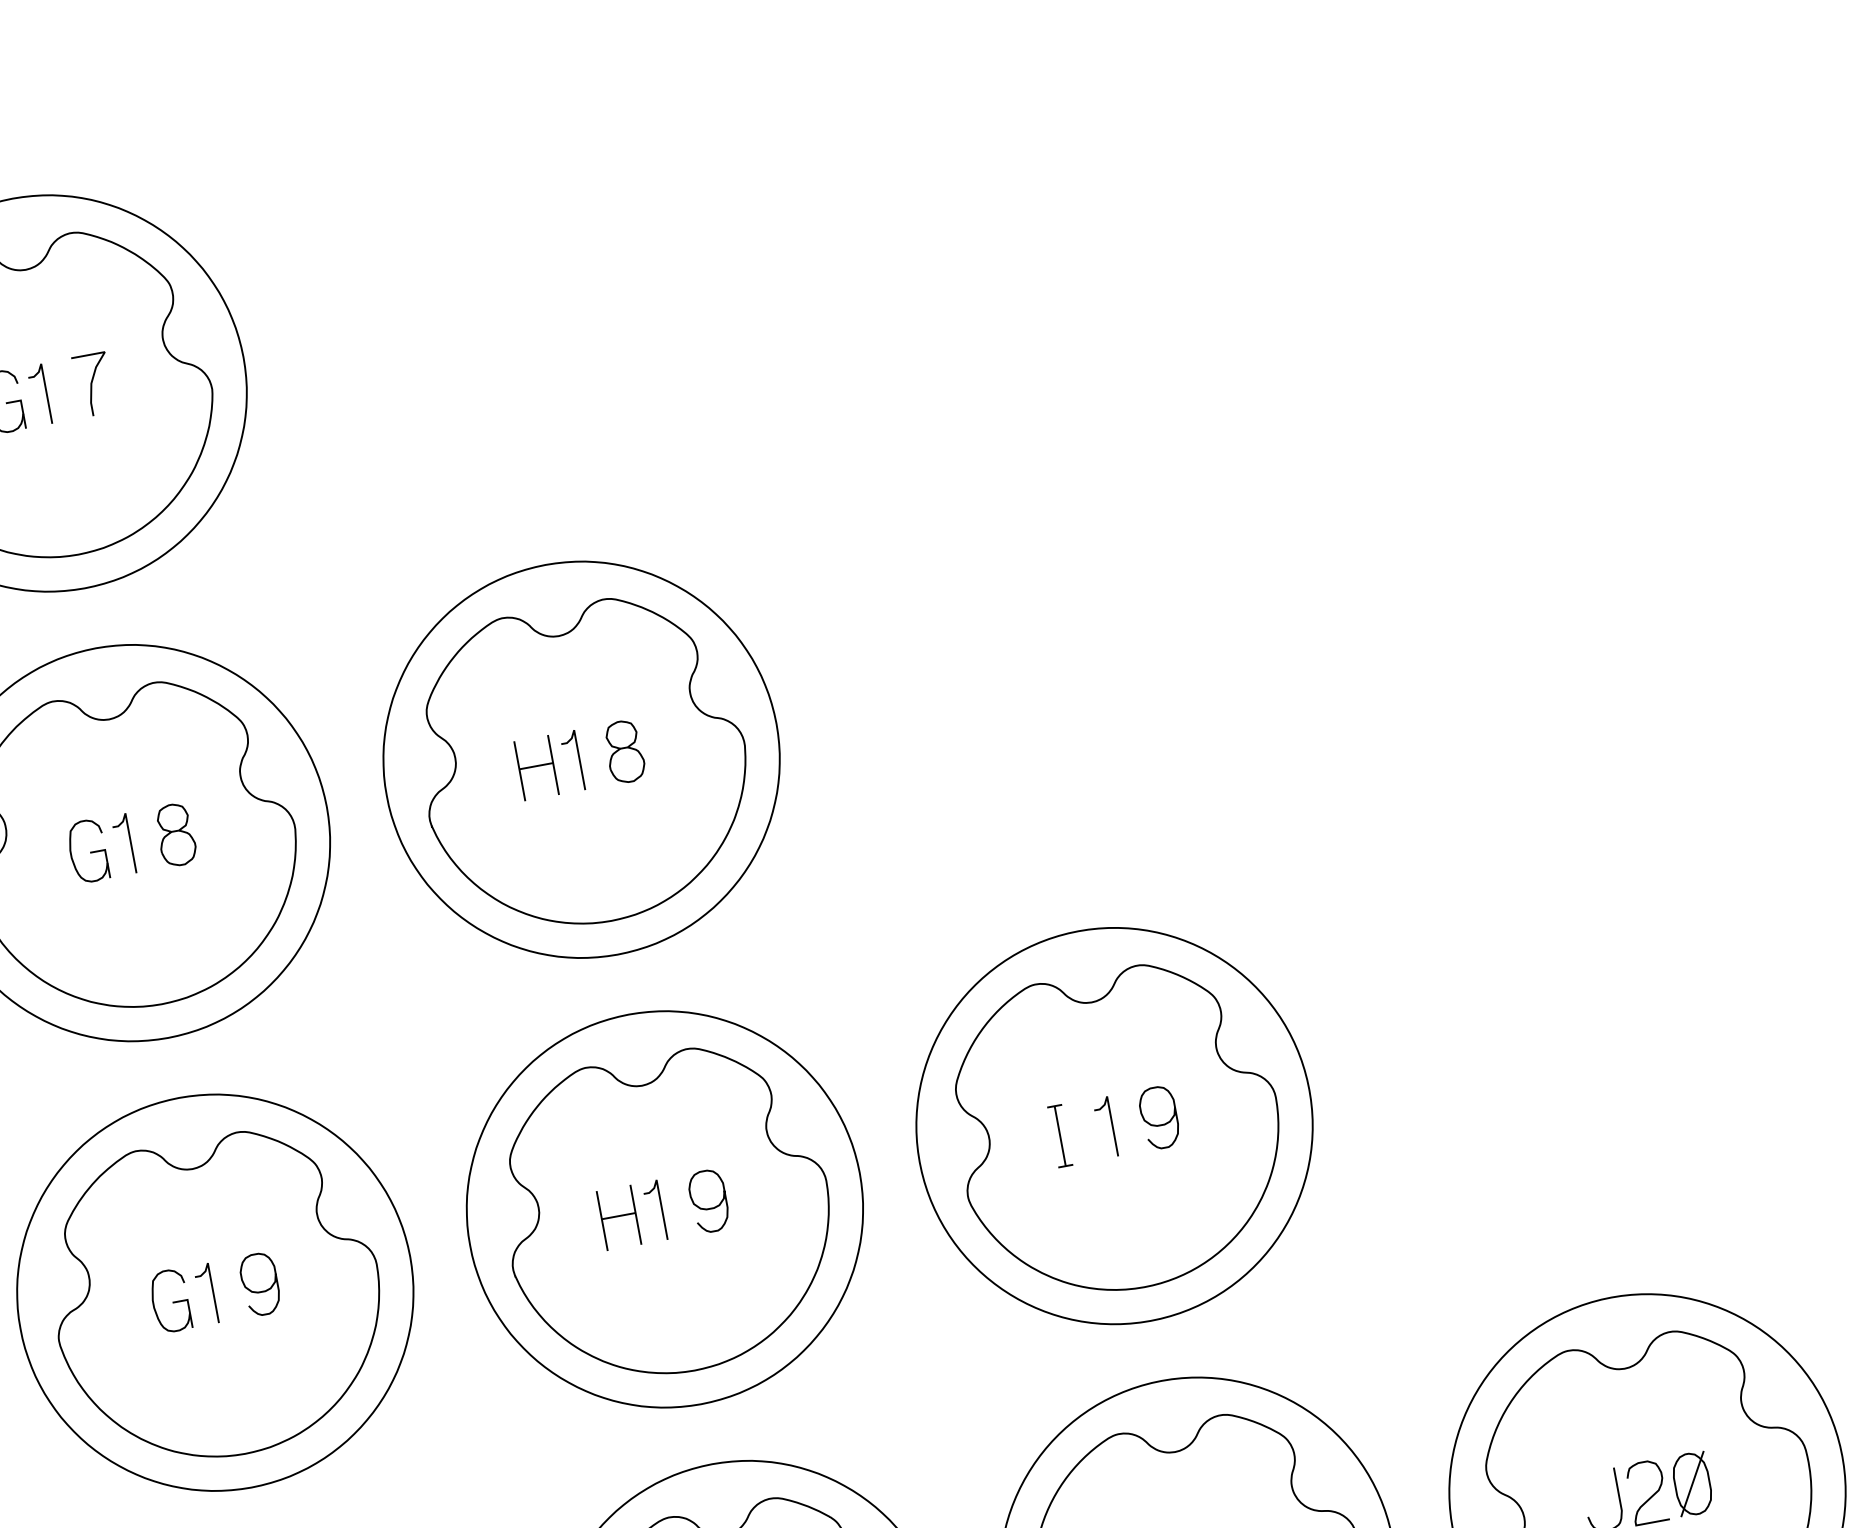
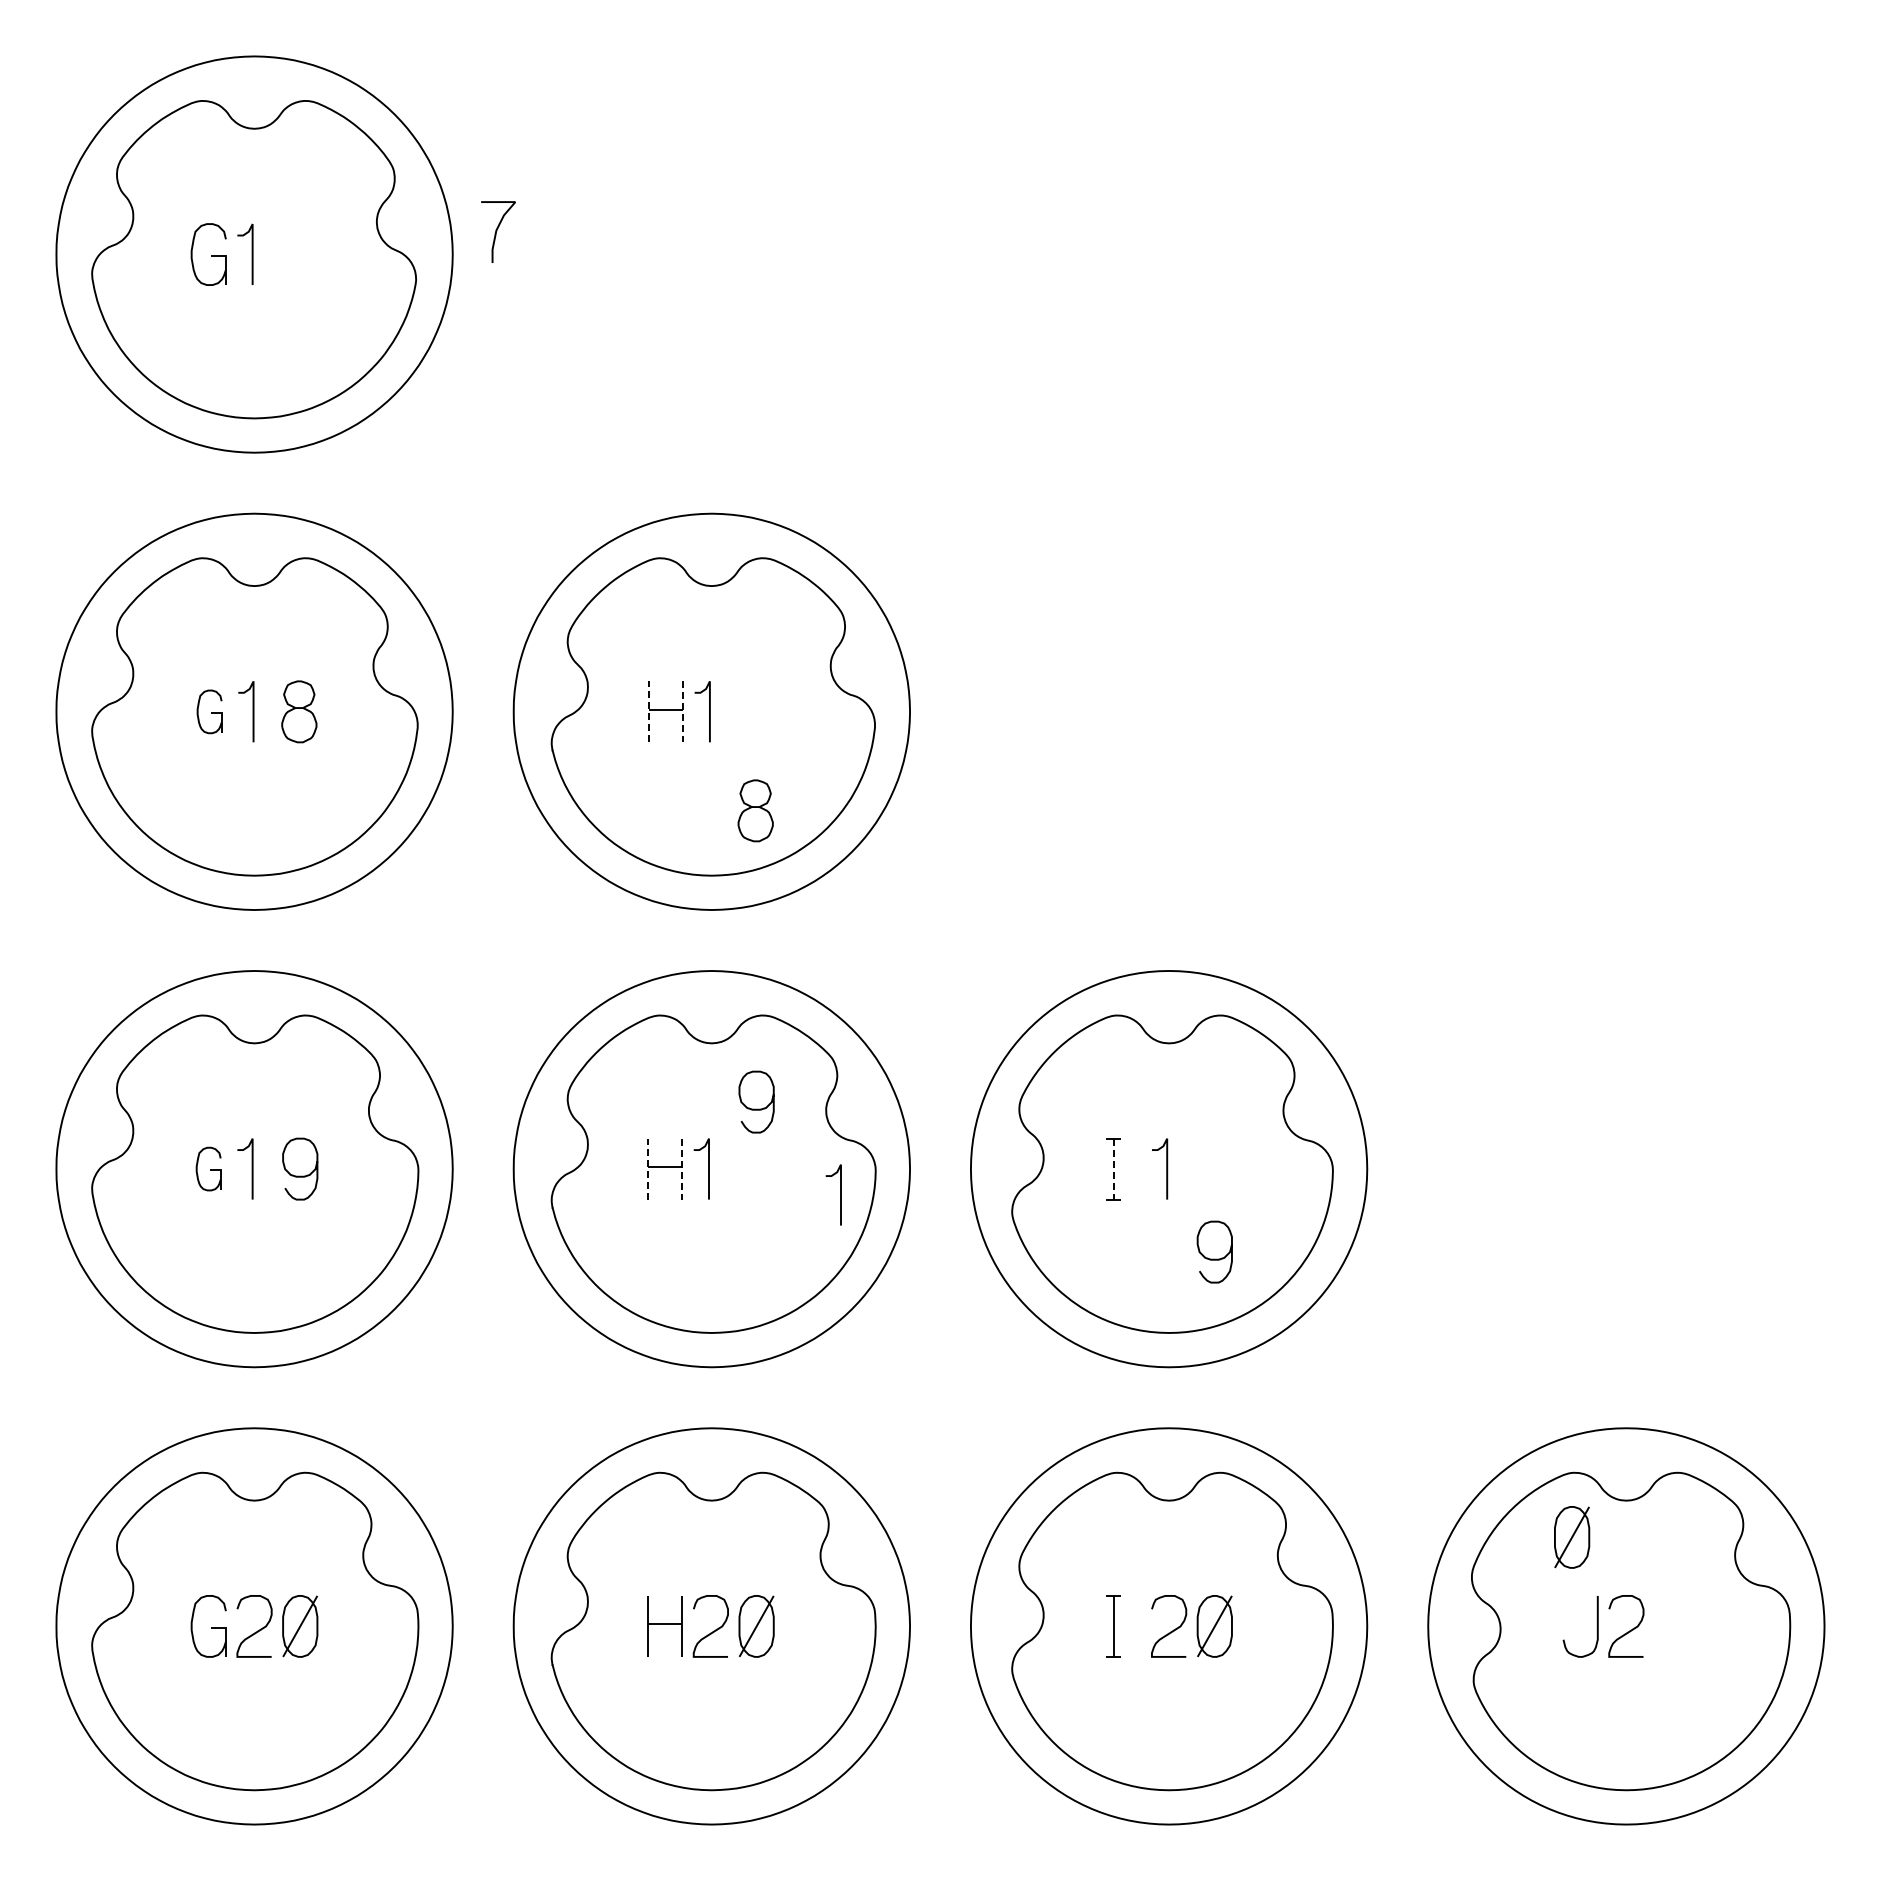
curve: (92, 384) -> (497, 231), moved
part: (624, 751) -> (755, 810), moved
line: (553, 765) -> (683, 712), solid -> dashed
line: (519, 770) -> (648, 711), solid -> dashed
part: (87, 850) -> (209, 711), size x0.7
curve: (1160, 1124) -> (1214, 1258), moved
line: (1059, 1136) -> (1113, 1169), solid -> dashed
curve: (710, 1207) -> (756, 1108), moved
curve: (796, 1210) -> (840, 1194), added
line: (636, 1215) -> (682, 1169), solid -> dashed
line: (602, 1220) -> (648, 1168), solid -> dashed
part: (169, 1300) -> (208, 1168), size x0.7
part: (1692, 1484) -> (1572, 1537), moved

